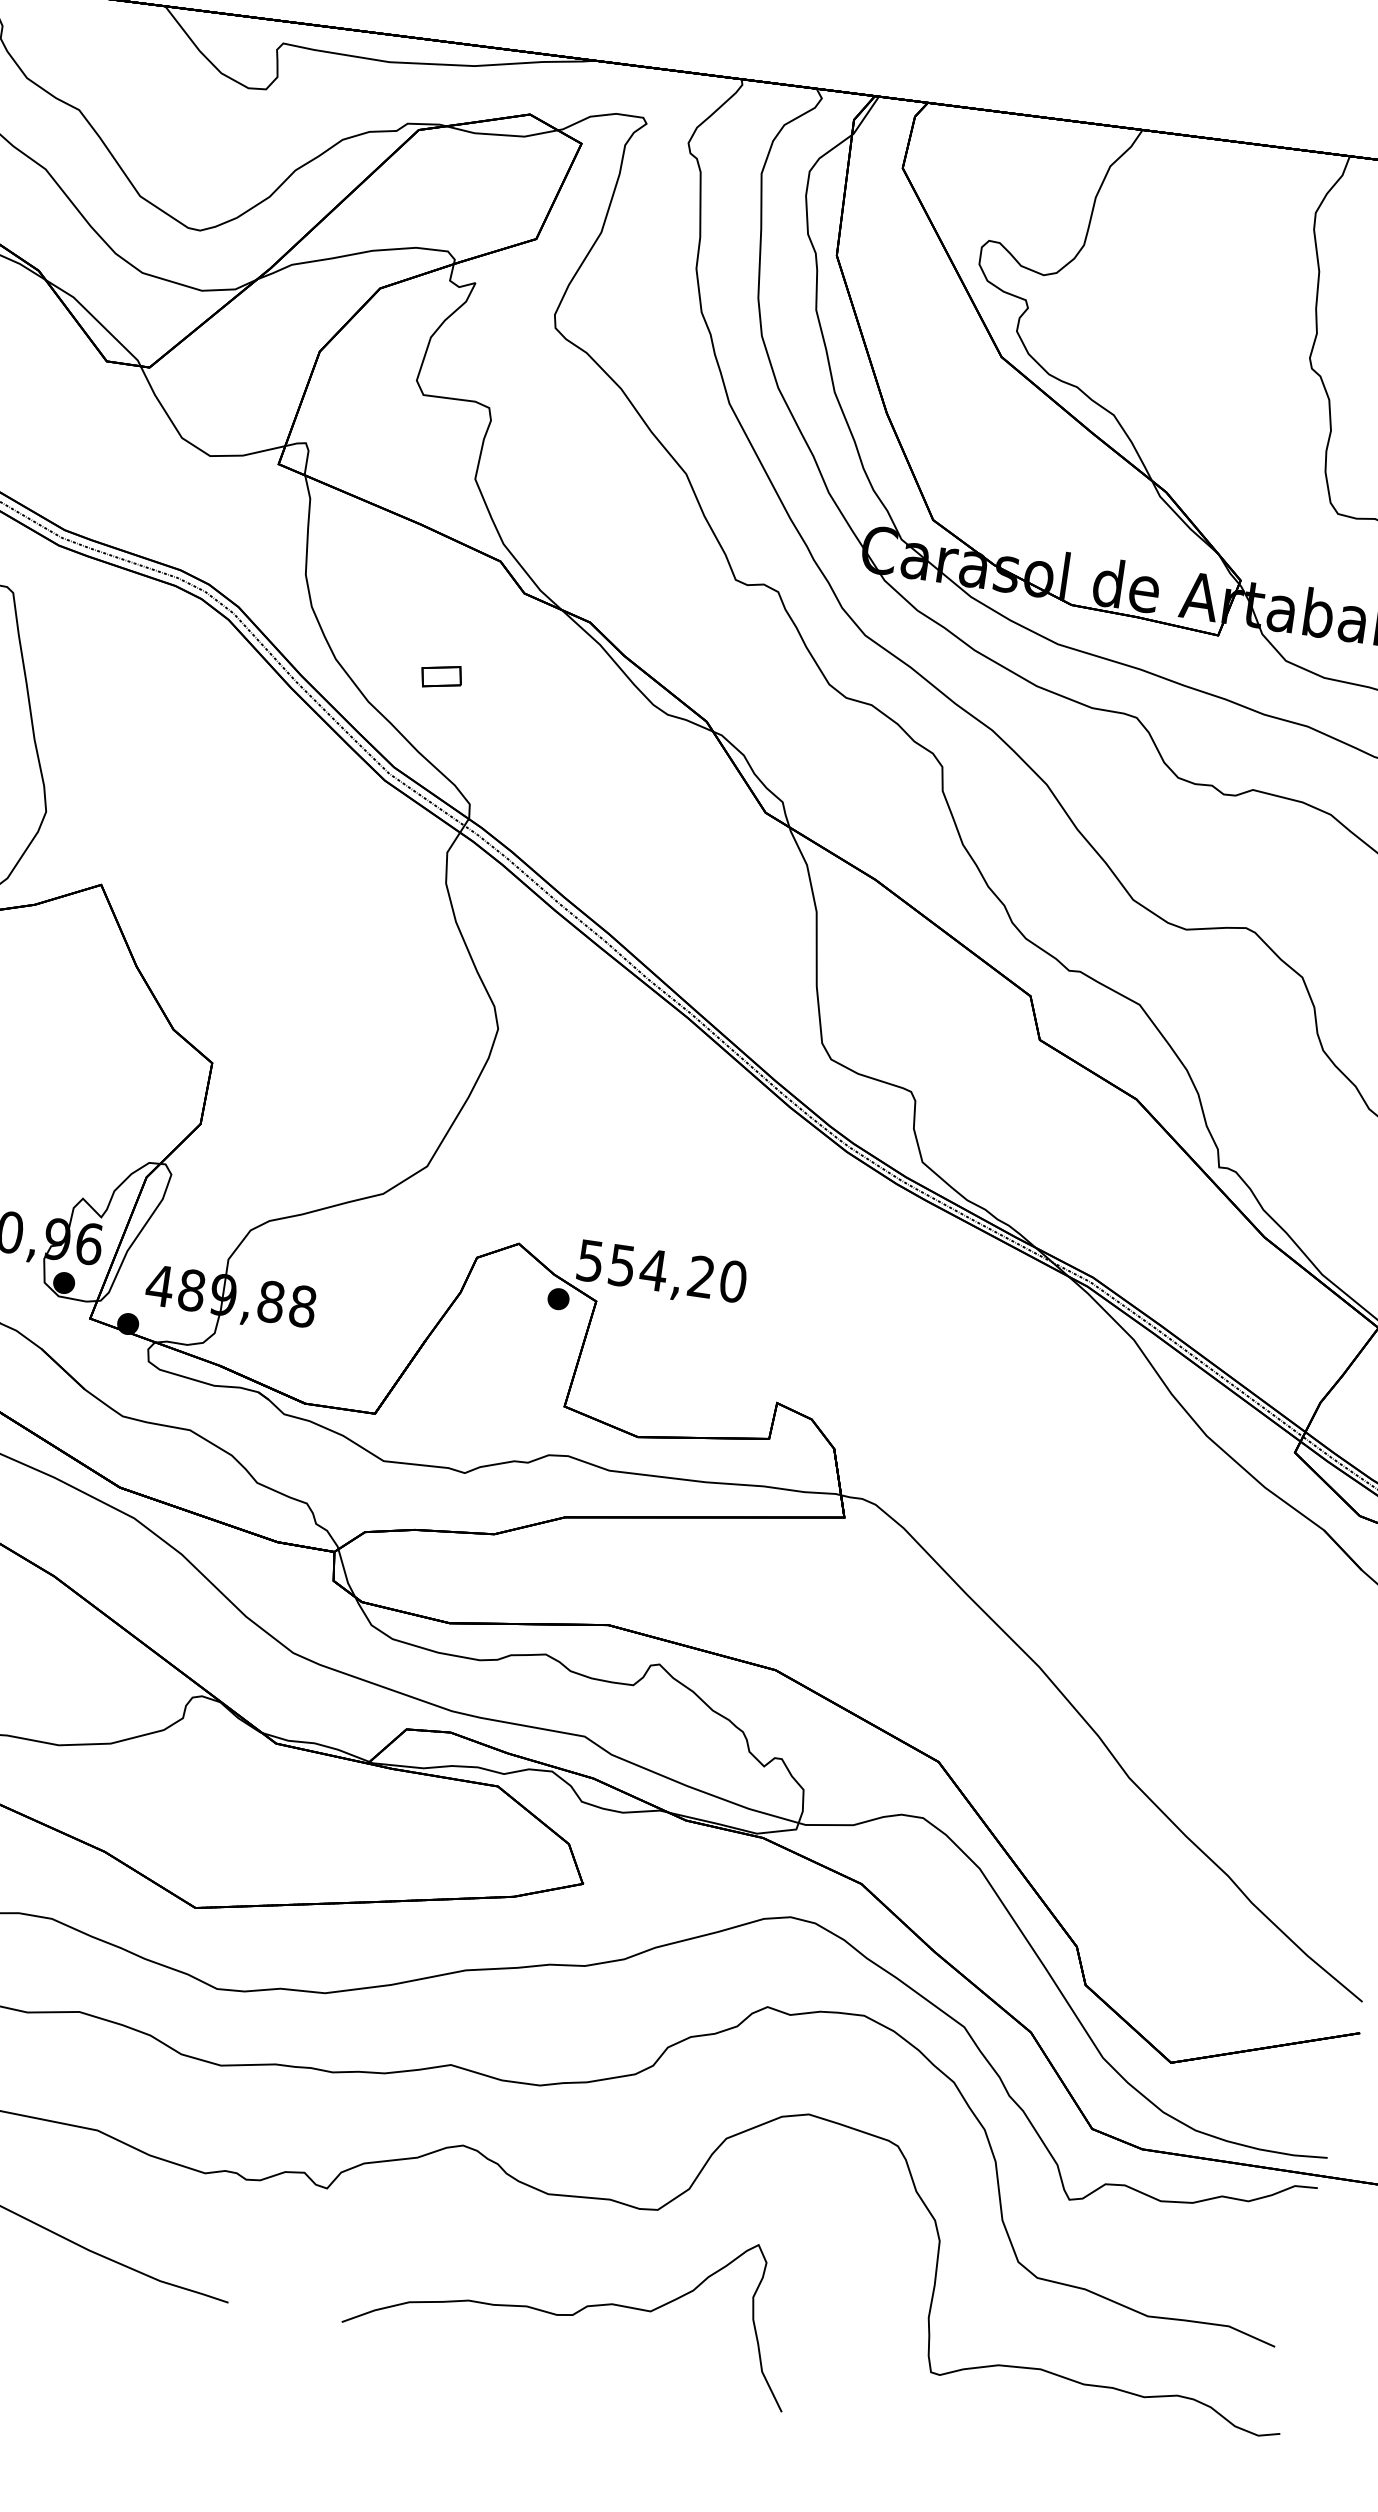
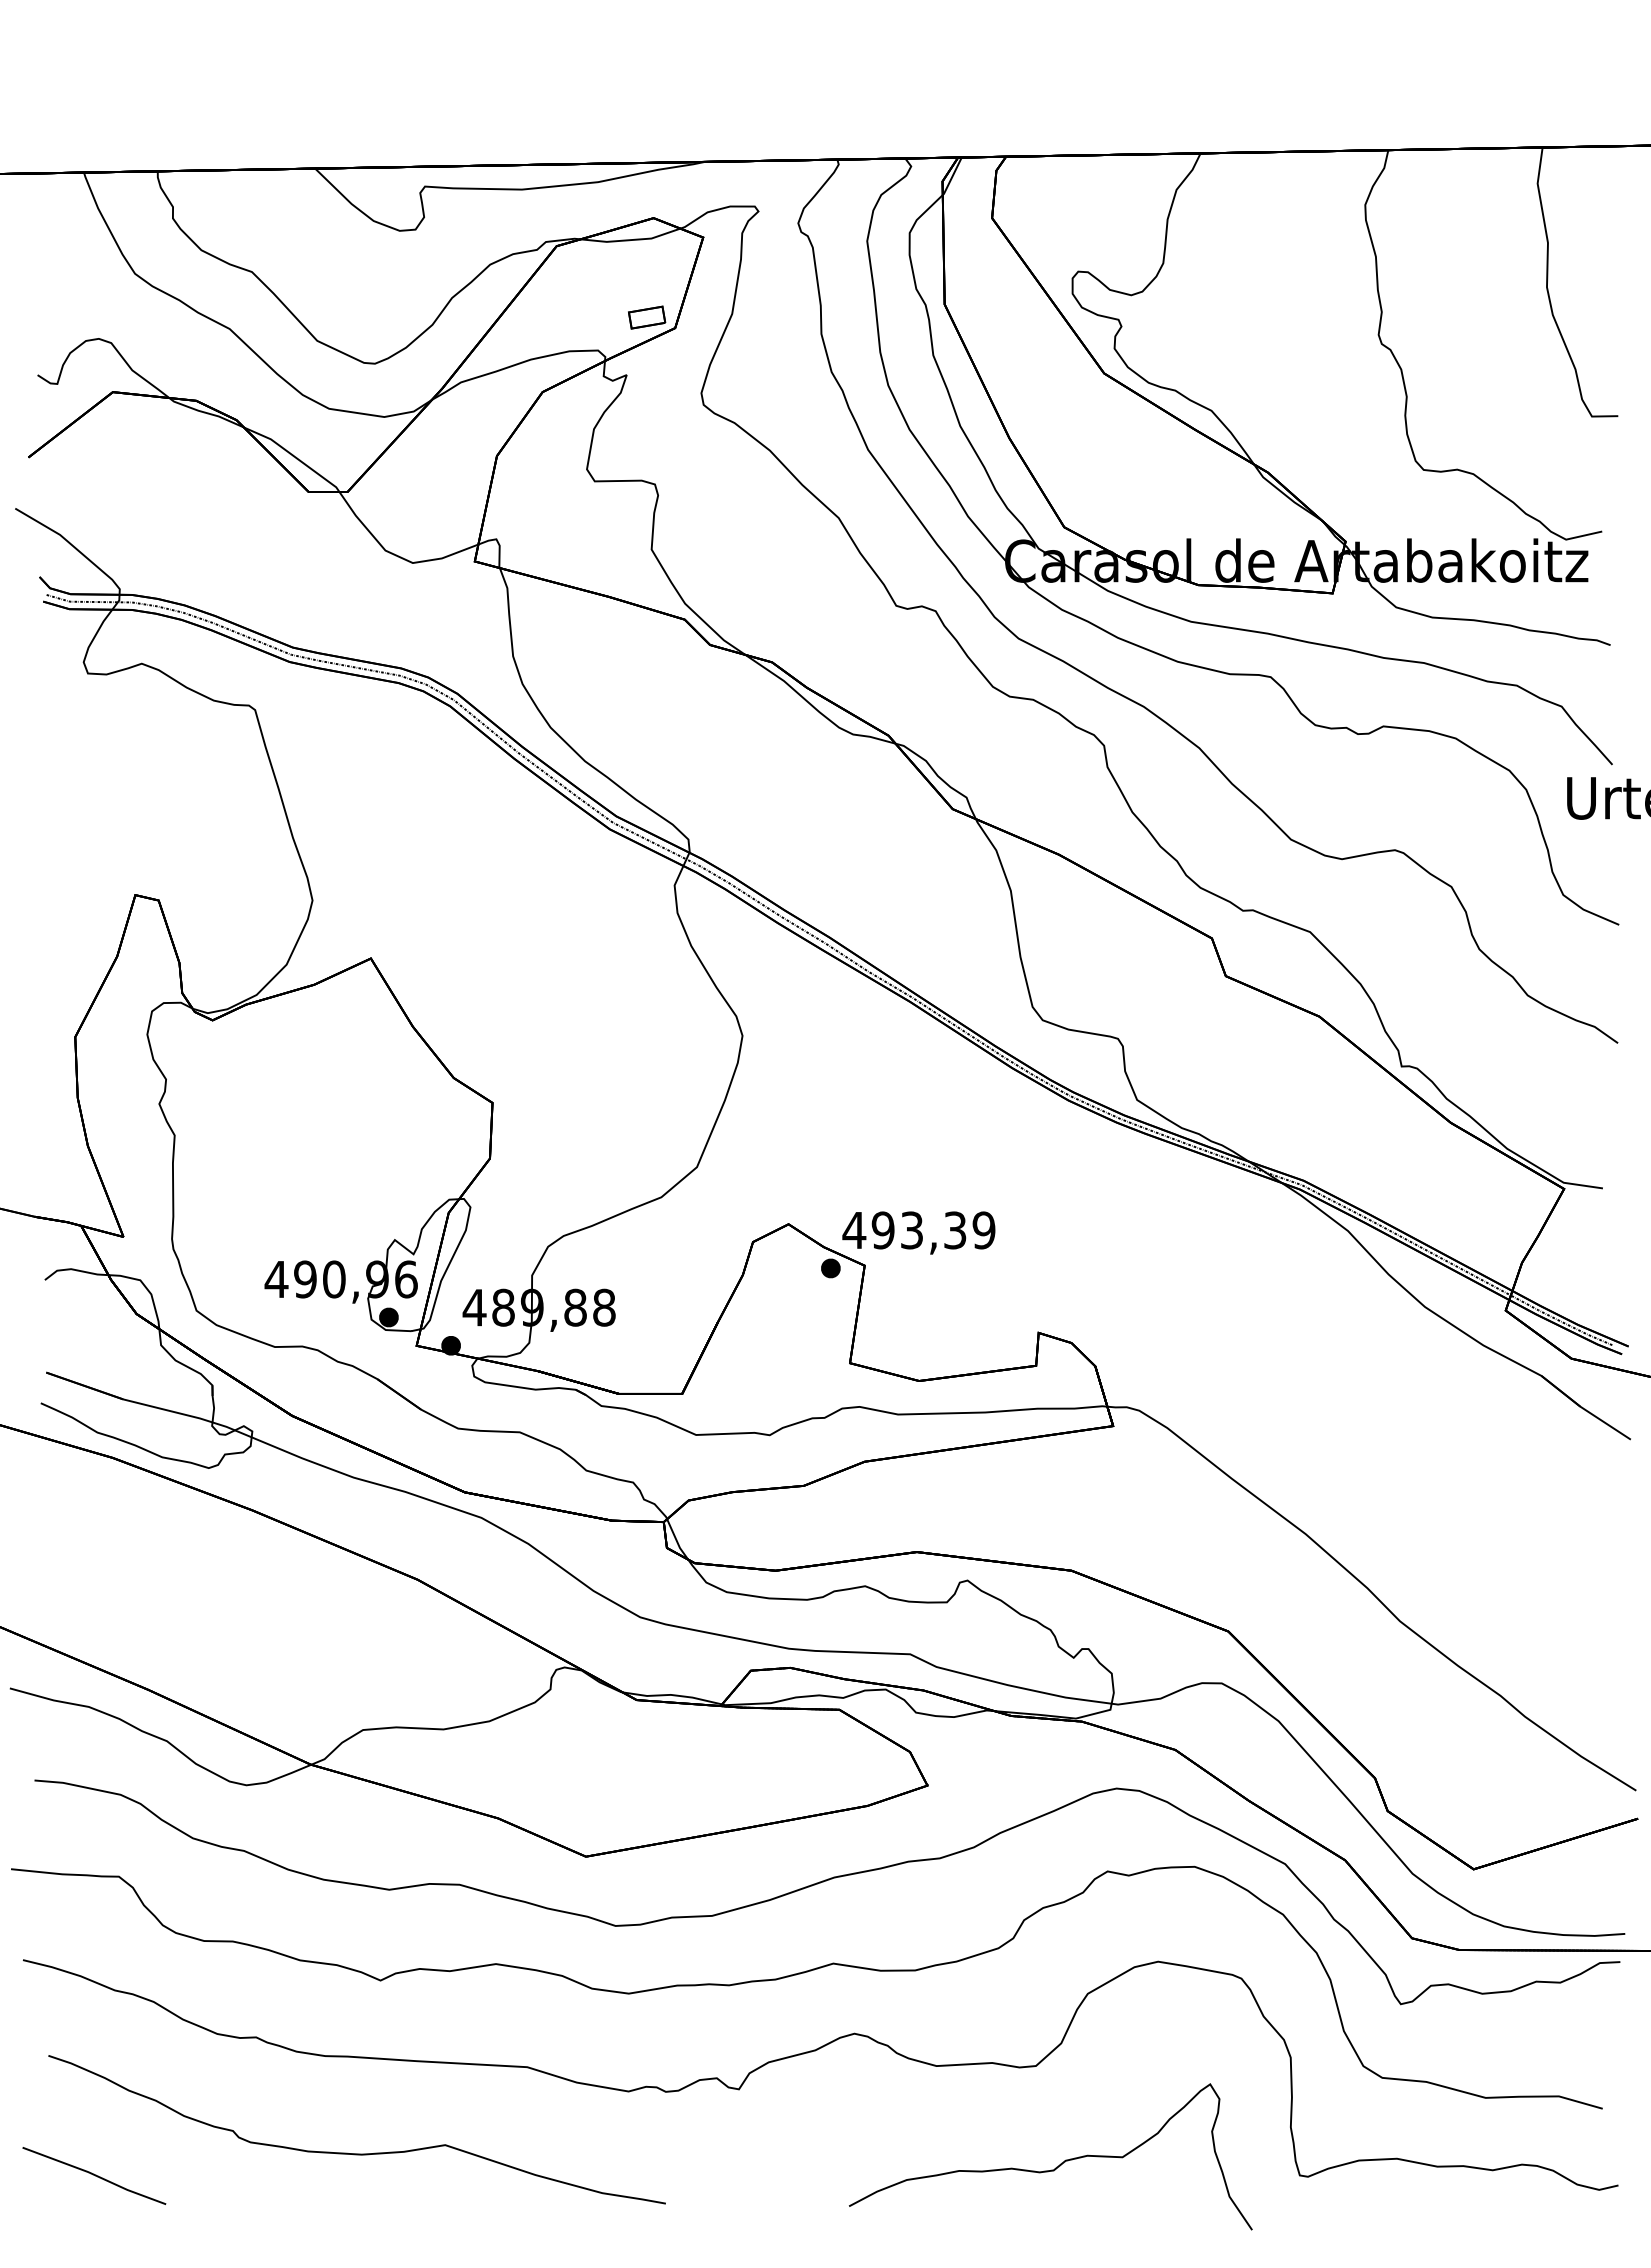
part: (442, 676) -> (647, 317), moved
text: (661, 1271) -> (918, 1230), 554,20 -> 493,39
curve: (576, 2311) -> (1056, 2166), moved

